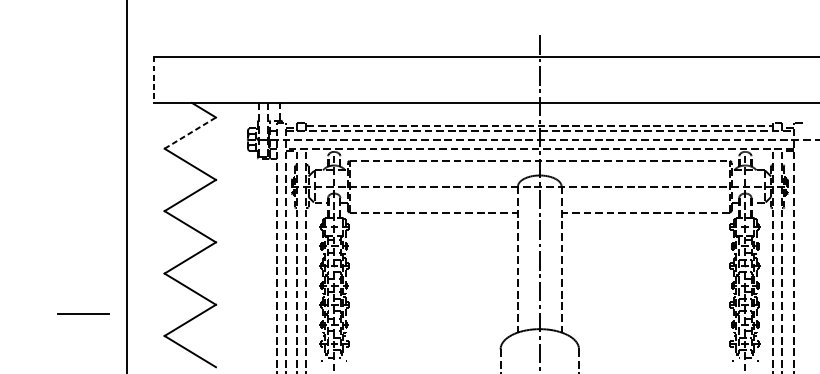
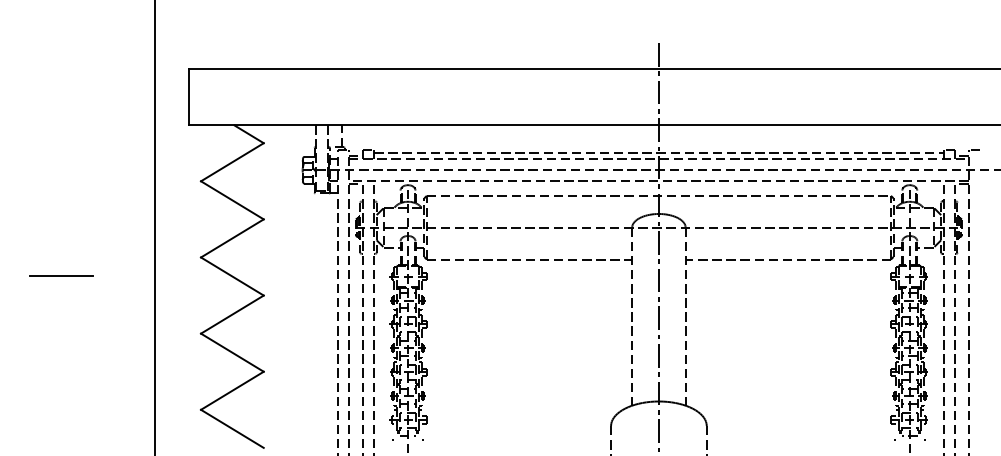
line: (154, 80) -> (188, 97), dashed -> solid
line: (190, 133) -> (232, 162), dashed -> solid
line: (83, 313) -> (61, 275), moved

